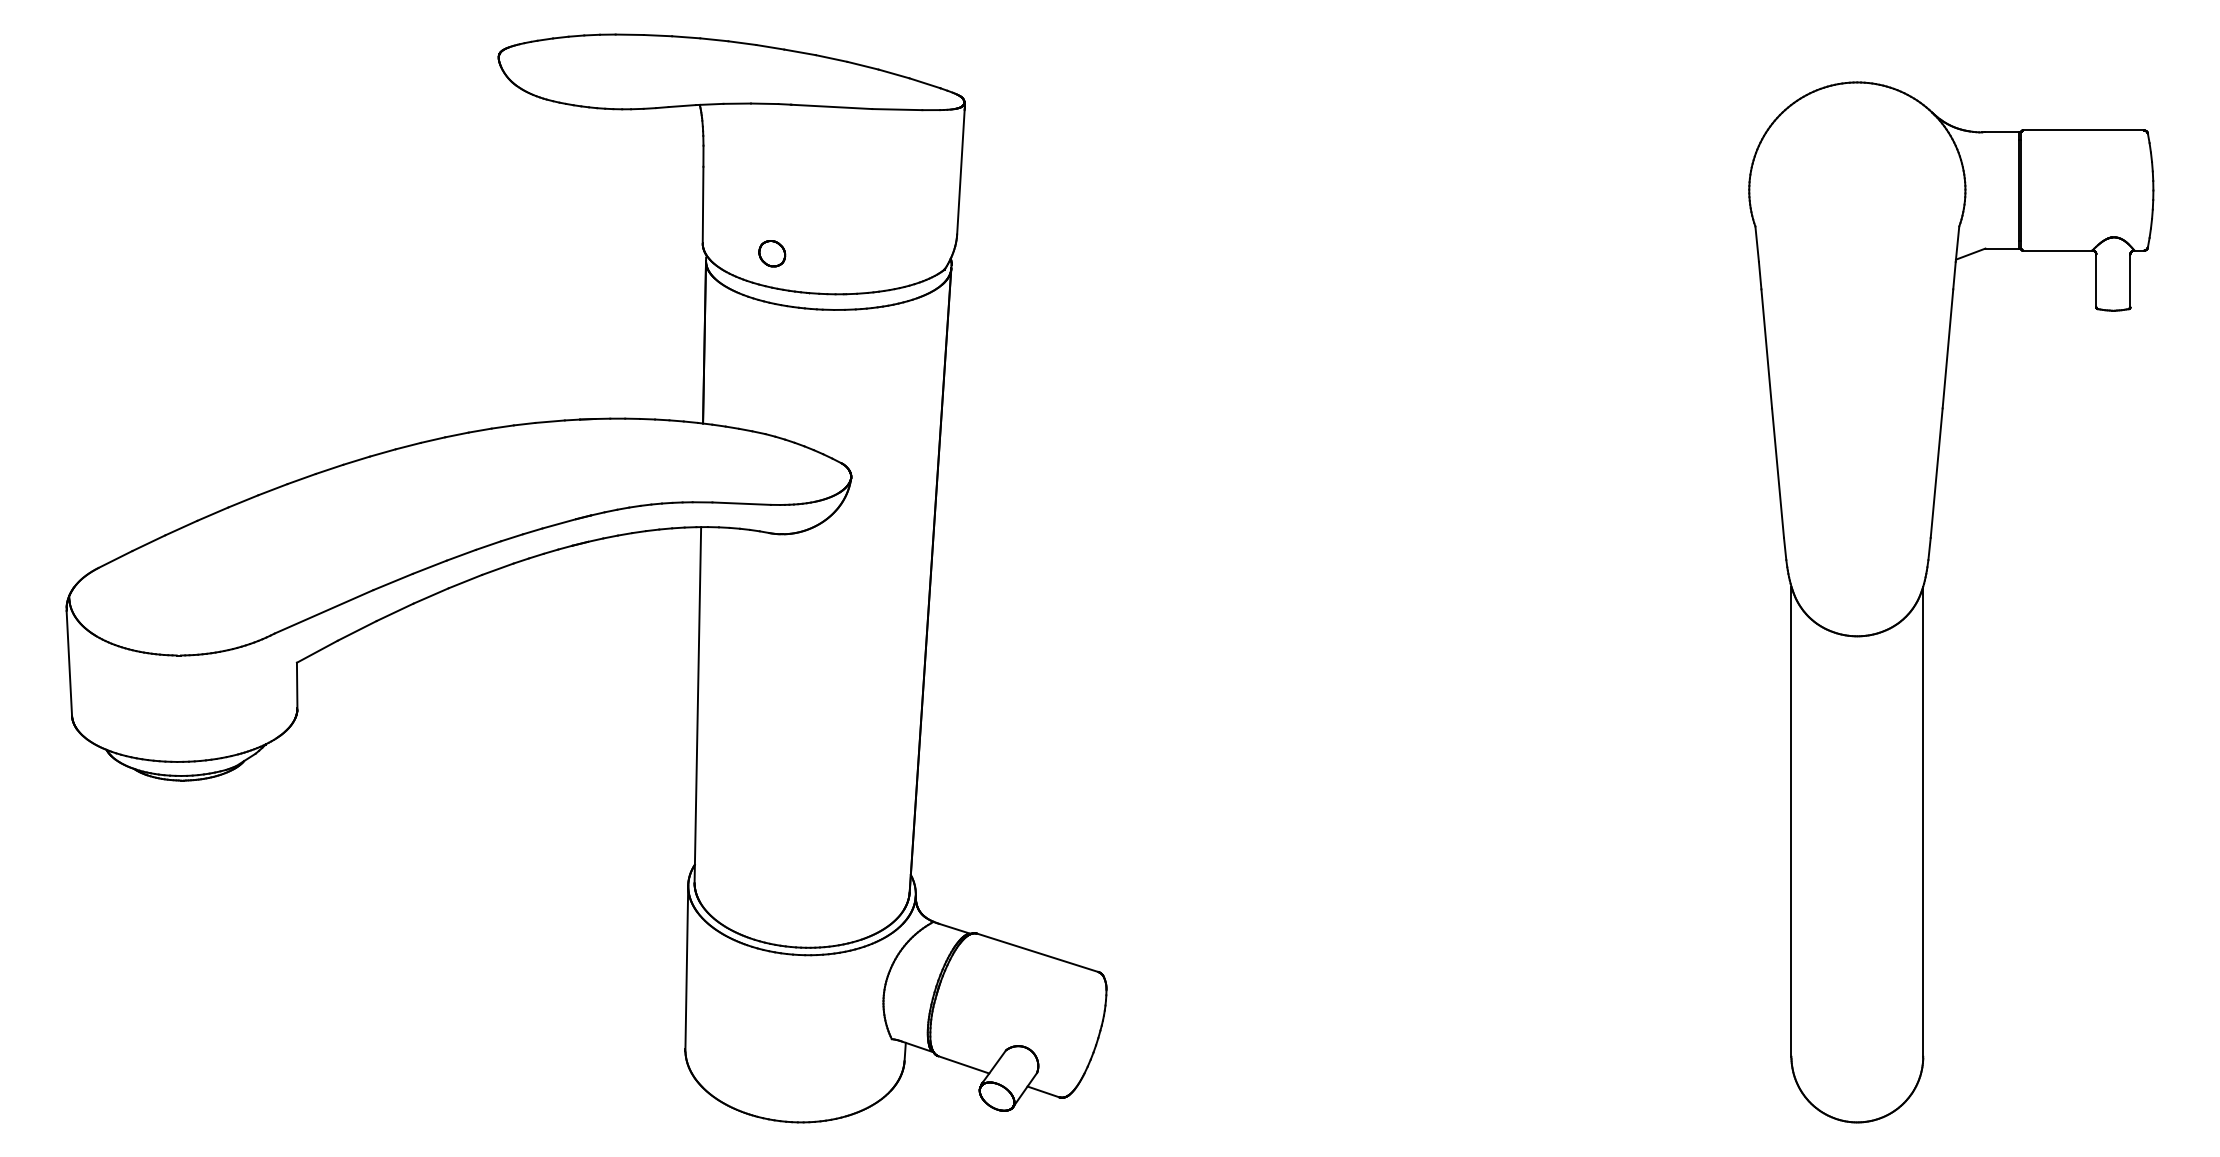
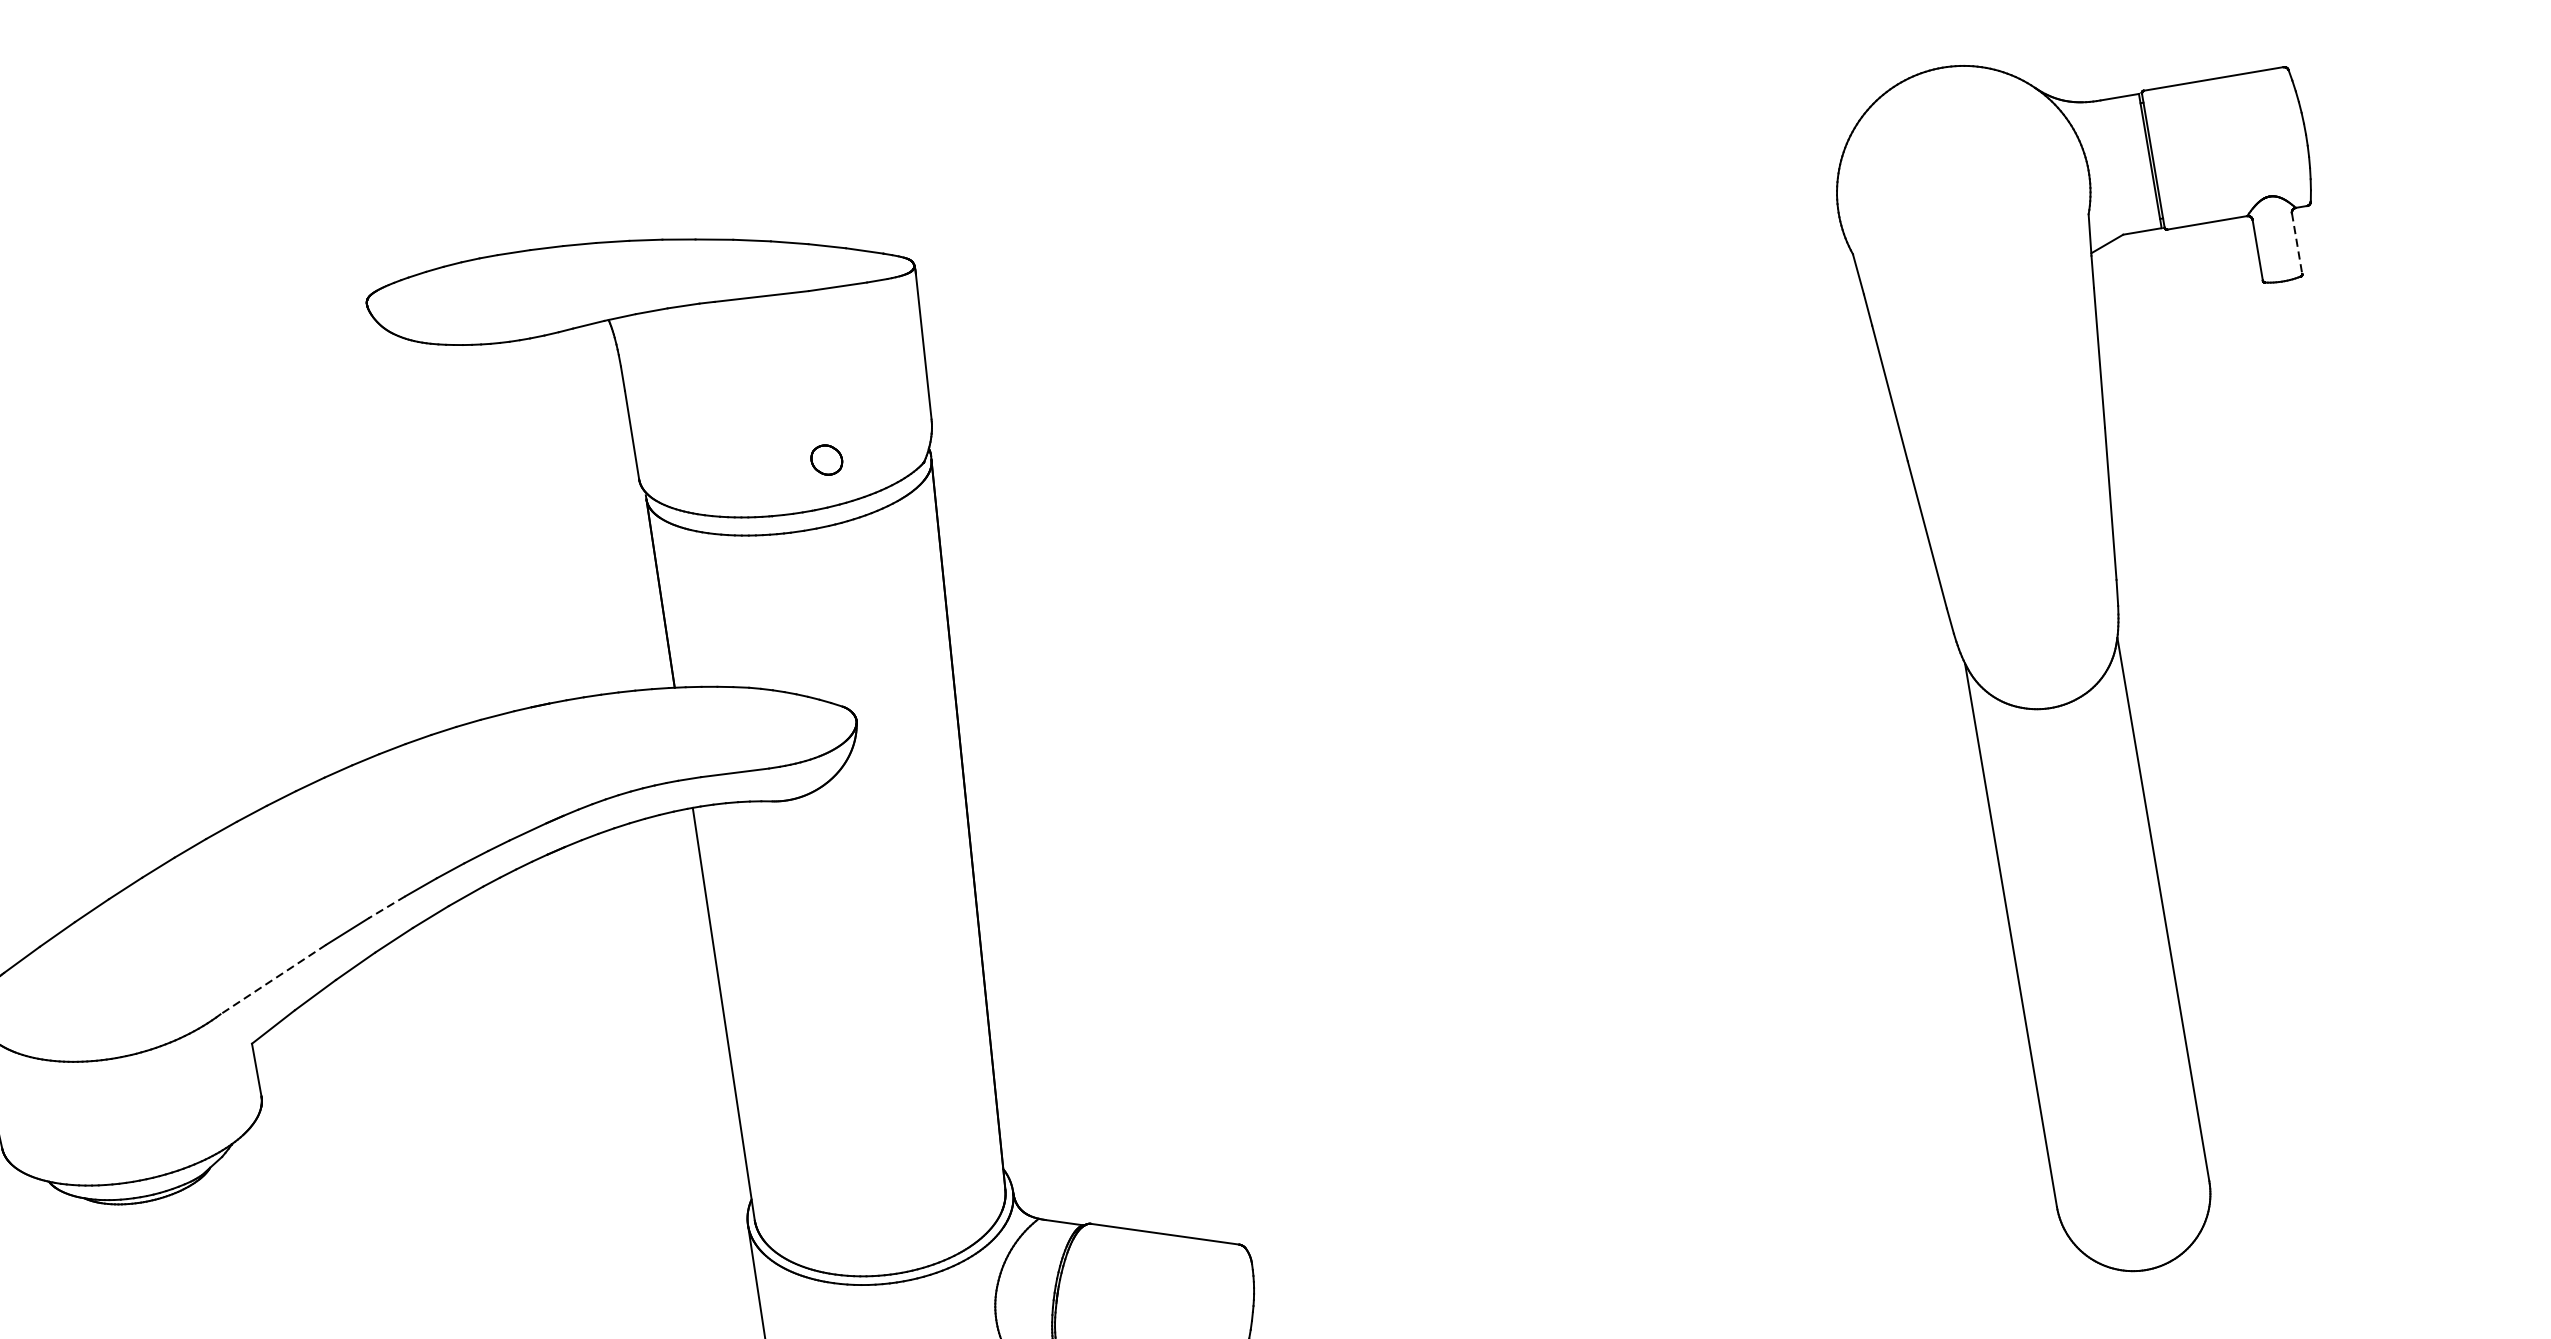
part: (772, 253) -> (827, 459), moved
line: (2130, 281) -> (2297, 244), solid -> dashed
line: (429, 567) -> (386, 907), solid -> dashed
line: (324, 611) -> (273, 979), solid -> dashed

